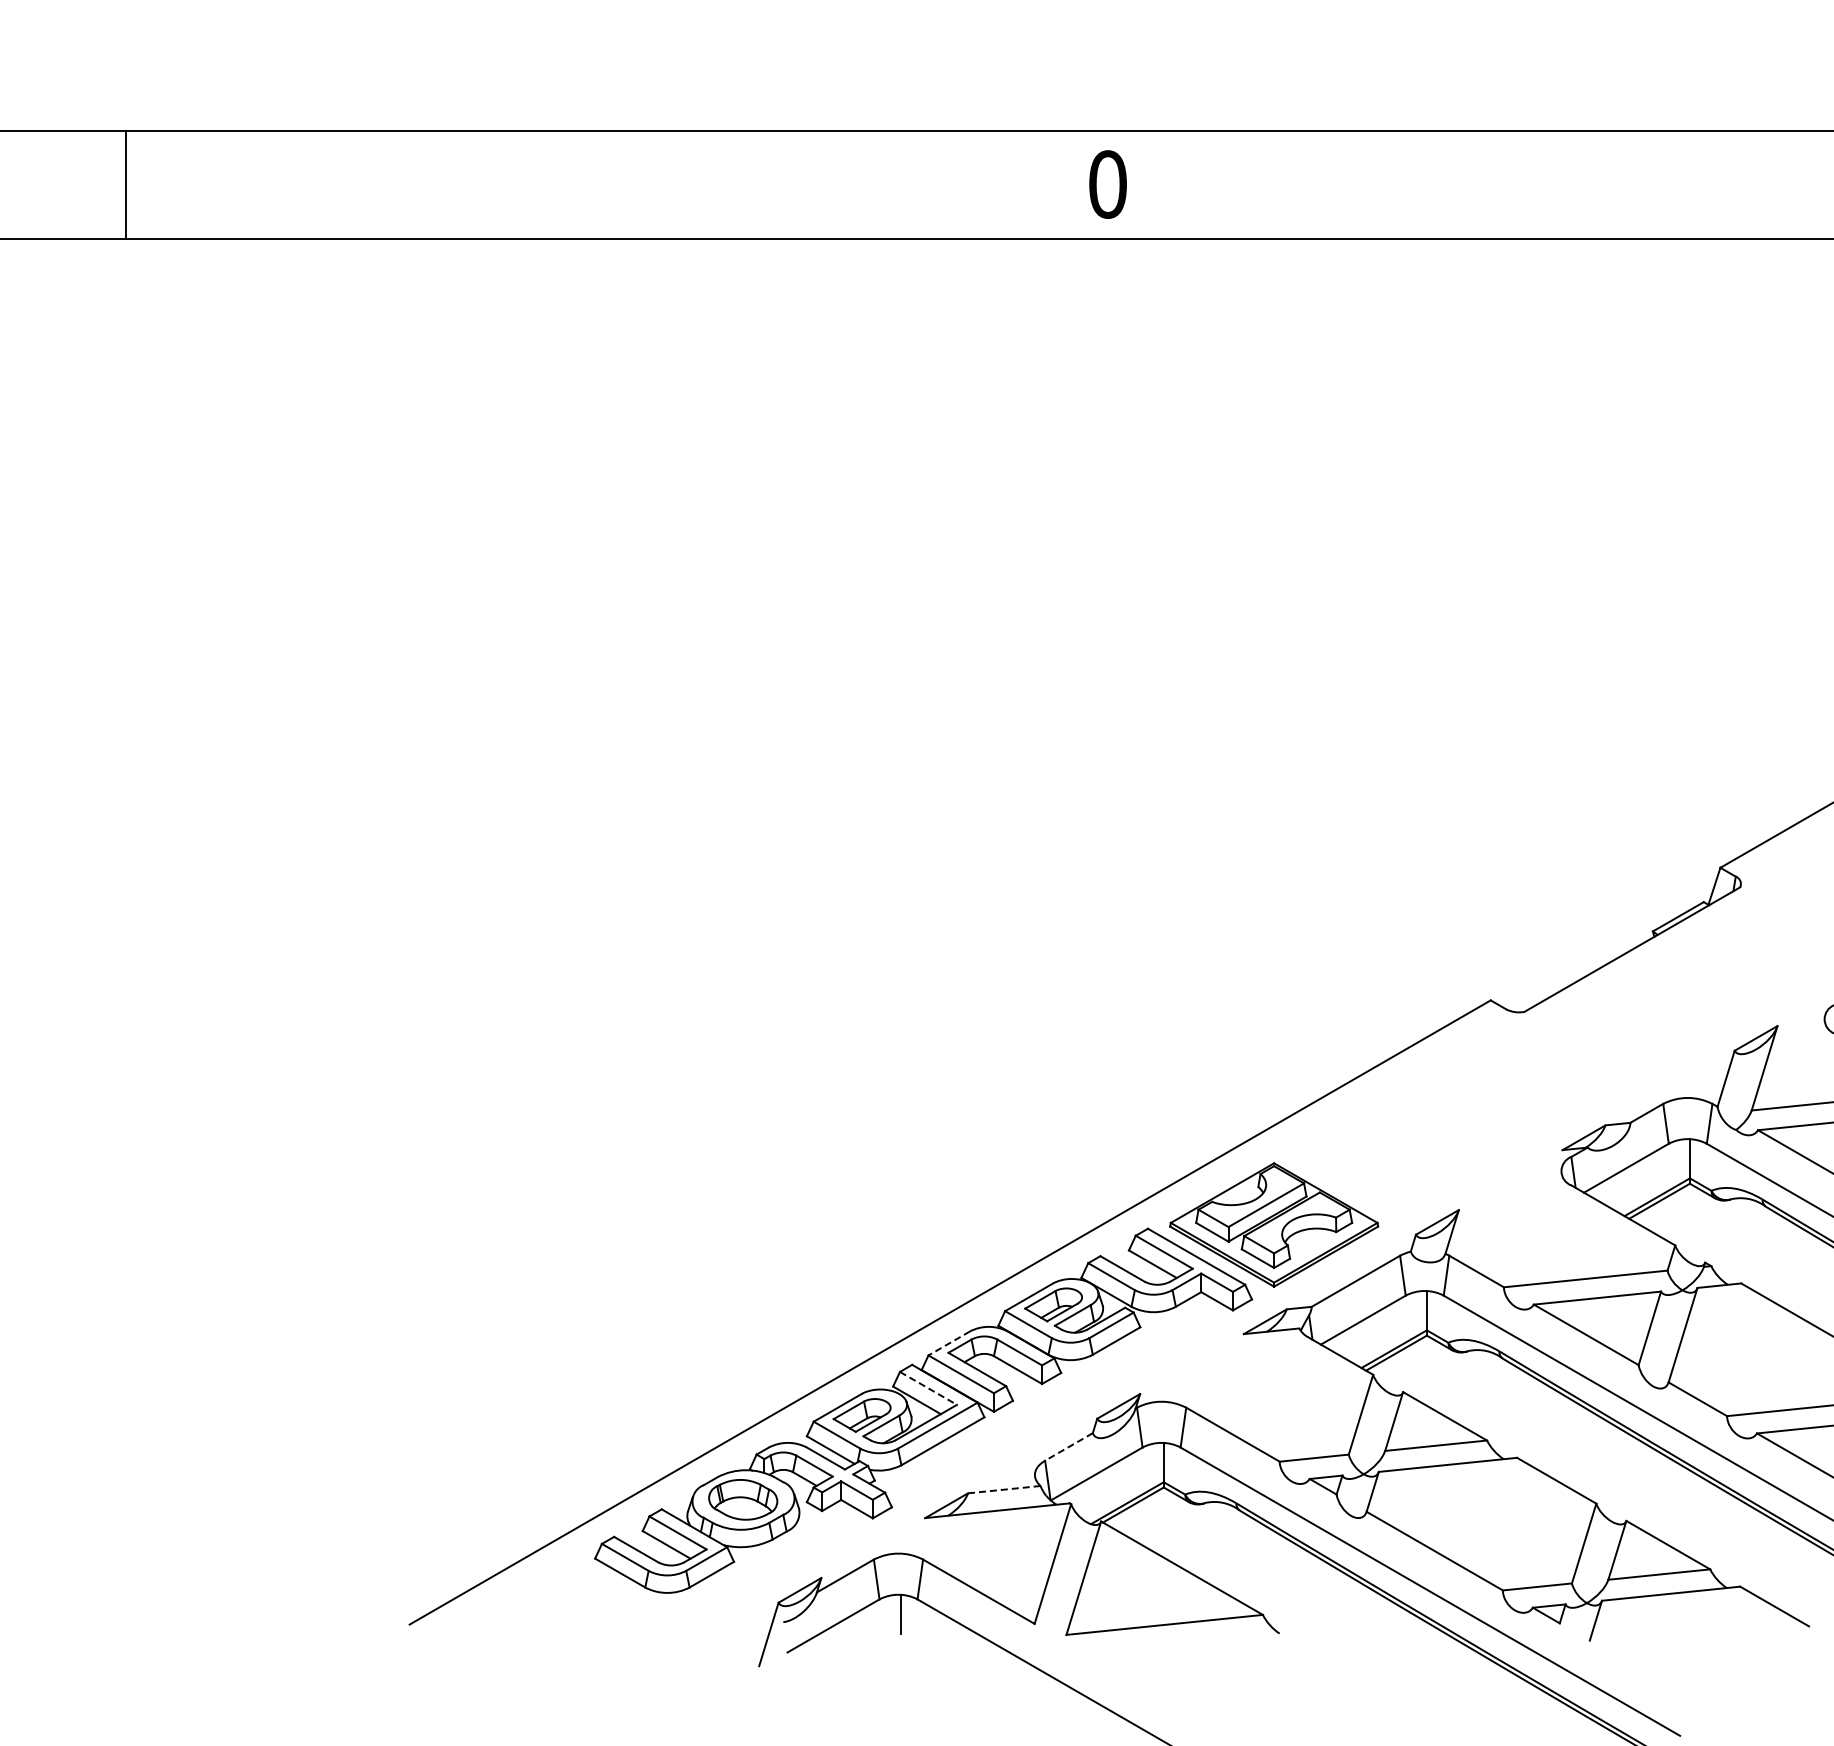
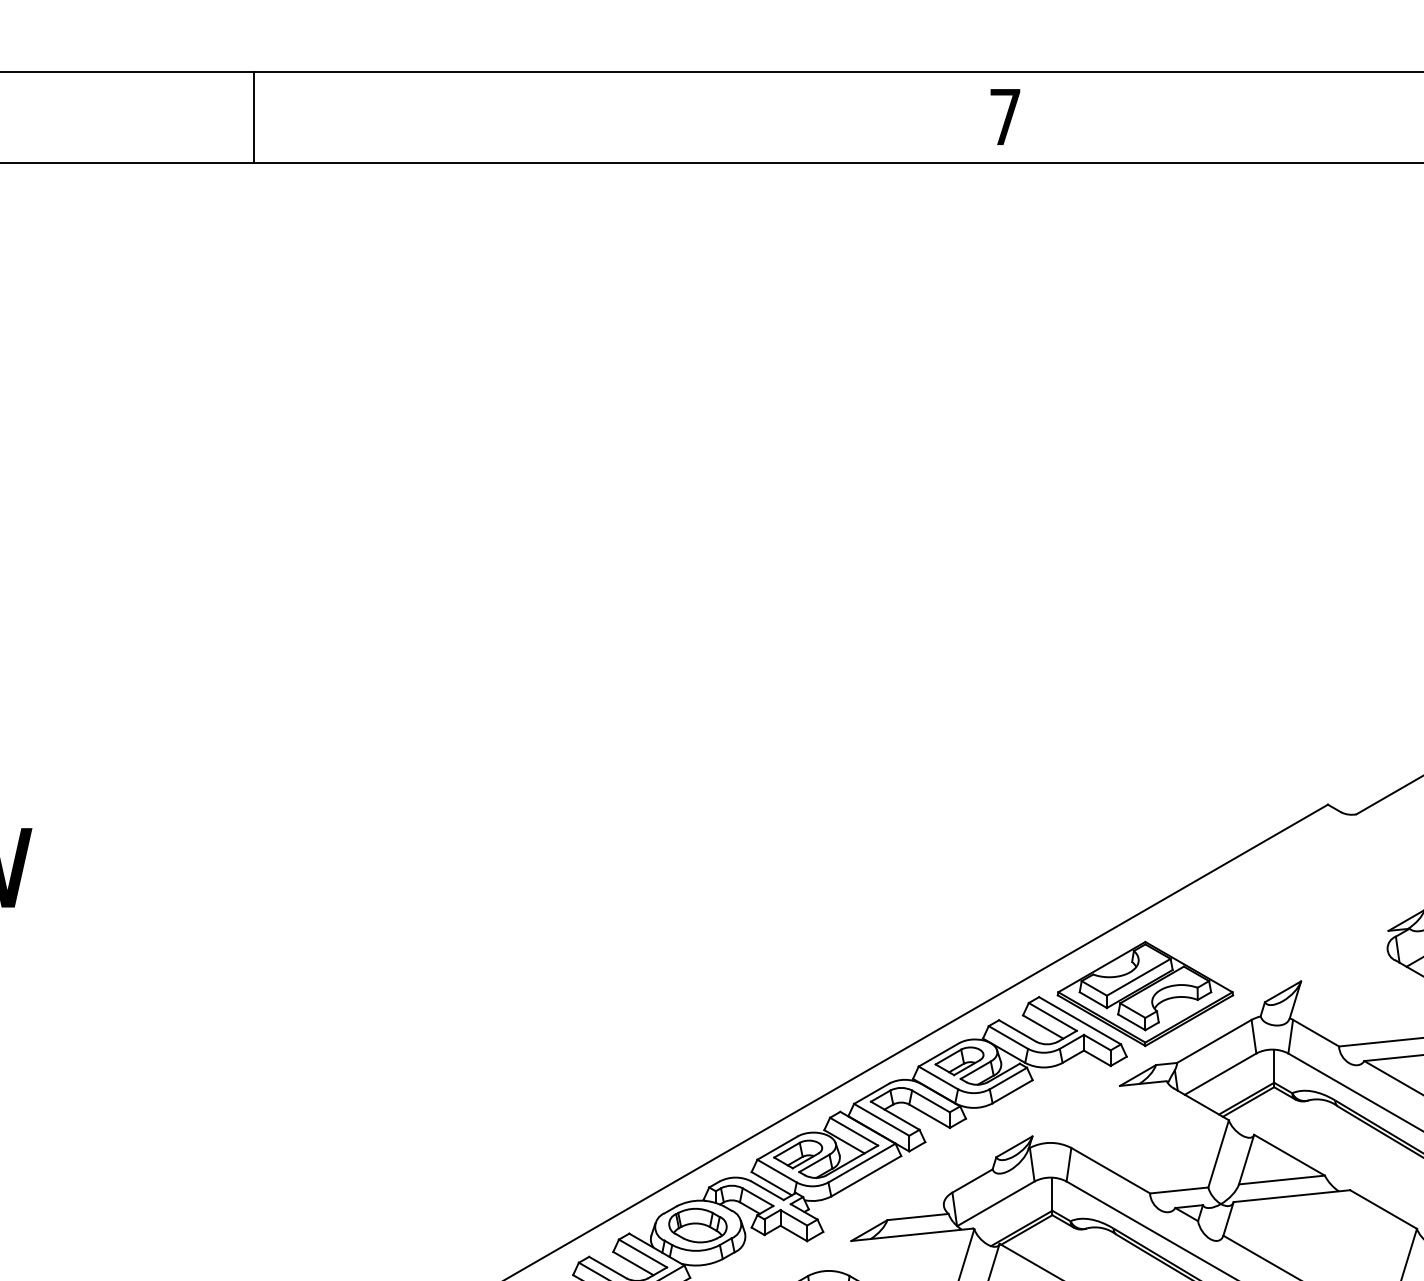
line: (125, 184) -> (253, 117), moved
text: (1107, 184) -> (1004, 117), 0 -> 7
line: (948, 1343) -> (870, 1093), dashed -> solid
line: (928, 1388) -> (854, 1131), dashed -> solid
line: (1068, 1446) -> (972, 1180), dashed -> solid
line: (1003, 1489) -> (917, 1216), dashed -> solid

